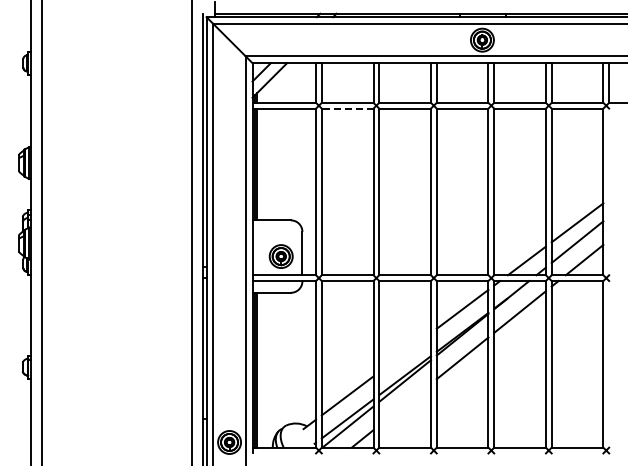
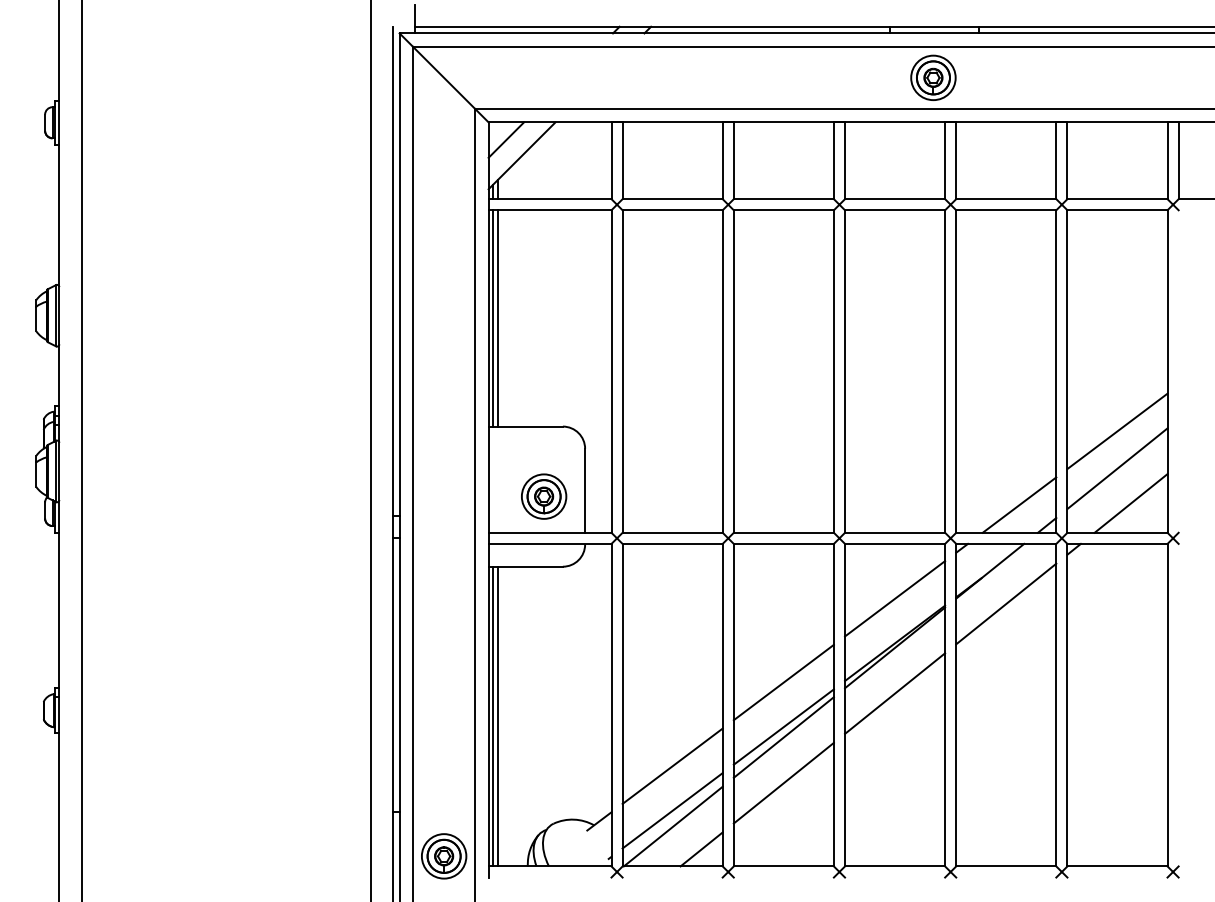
line: (347, 108) -> (672, 210), dashed -> solid
line: (405, 352) -> (784, 682), added
line: (405, 404) -> (784, 782), added

